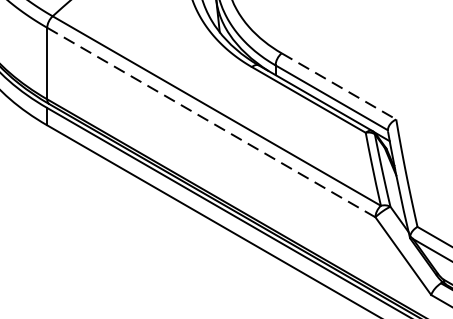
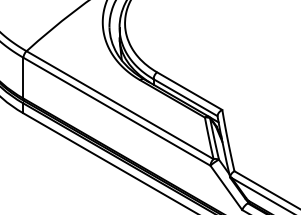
line: (338, 86) -> (189, 91), dashed -> solid
line: (210, 122) -> (116, 111), dashed -> solid

